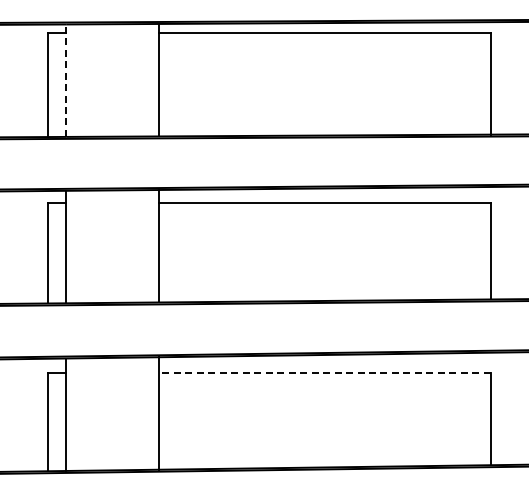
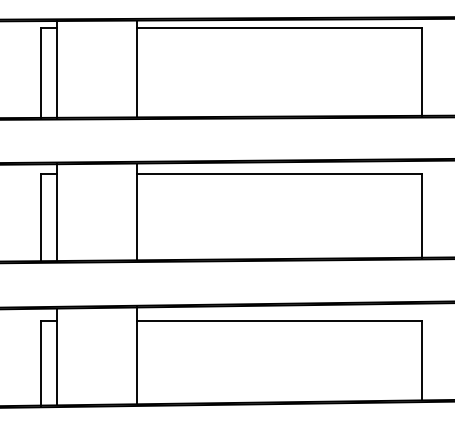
line: (66, 80) -> (57, 69), dashed -> solid
line: (324, 372) -> (279, 320), dashed -> solid

